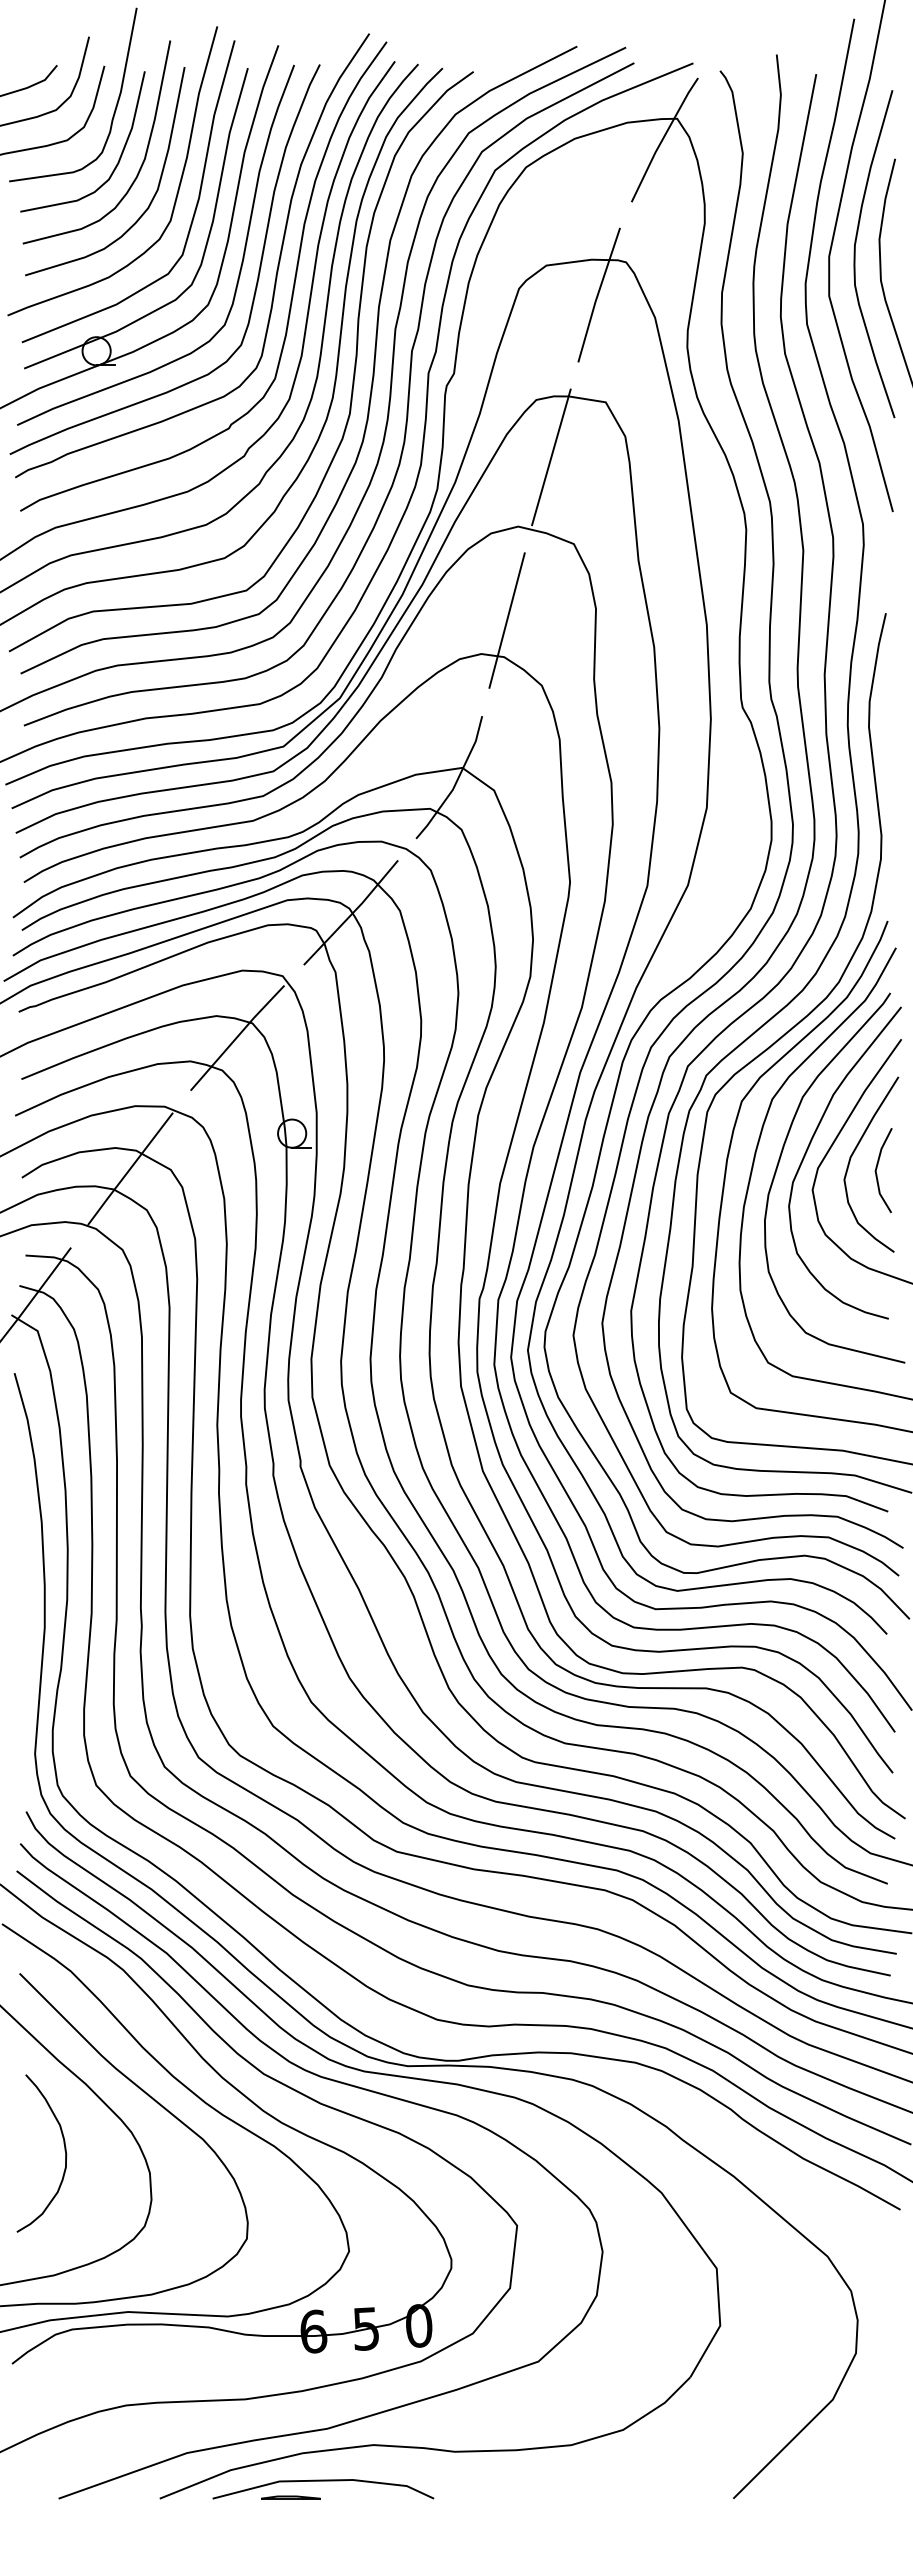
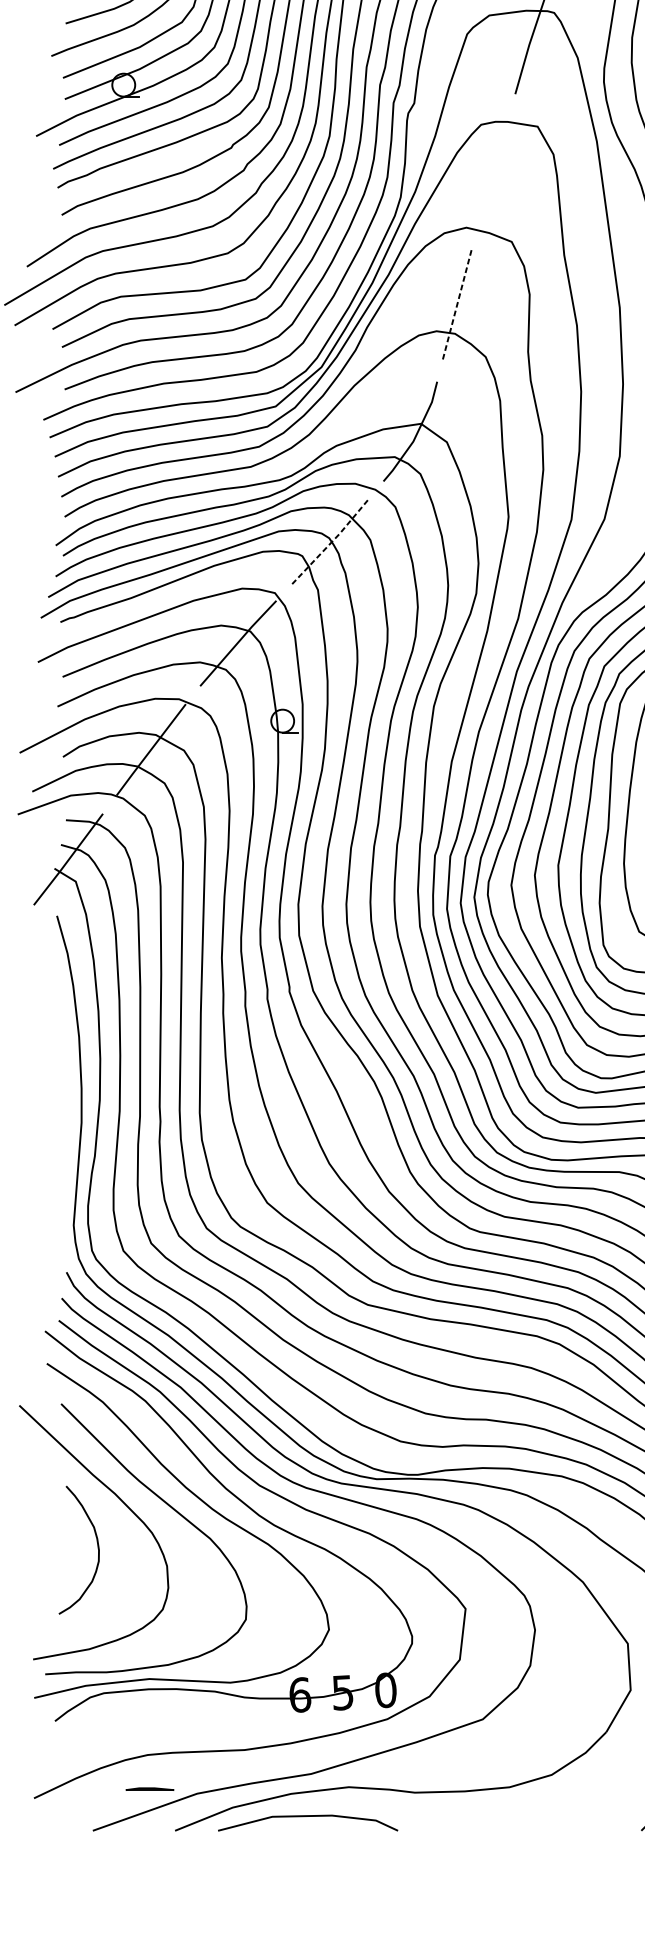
line: (551, 457) -> (493, 171), removed
line: (507, 620) -> (457, 304), solid -> dashed
line: (352, 913) -> (331, 542), solid -> dashed
line: (290, 2497) -> (149, 1789), moved

